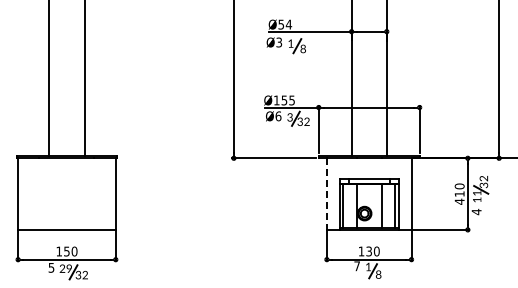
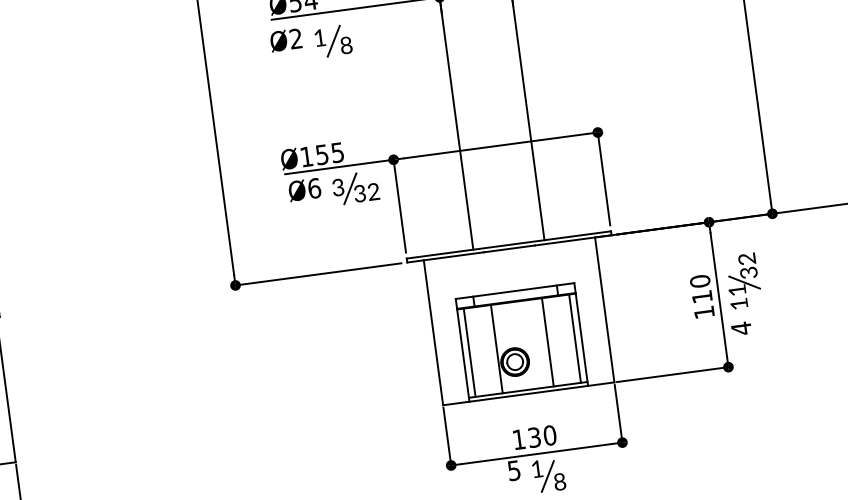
text: (279, 42) -> (296, 38), Ø3 -> Ø2
line: (326, 194) -> (432, 333), dashed -> solid
text: (459, 201) -> (703, 311), 410 -> 110
text: (356, 266) -> (512, 471), 7 -> 5

